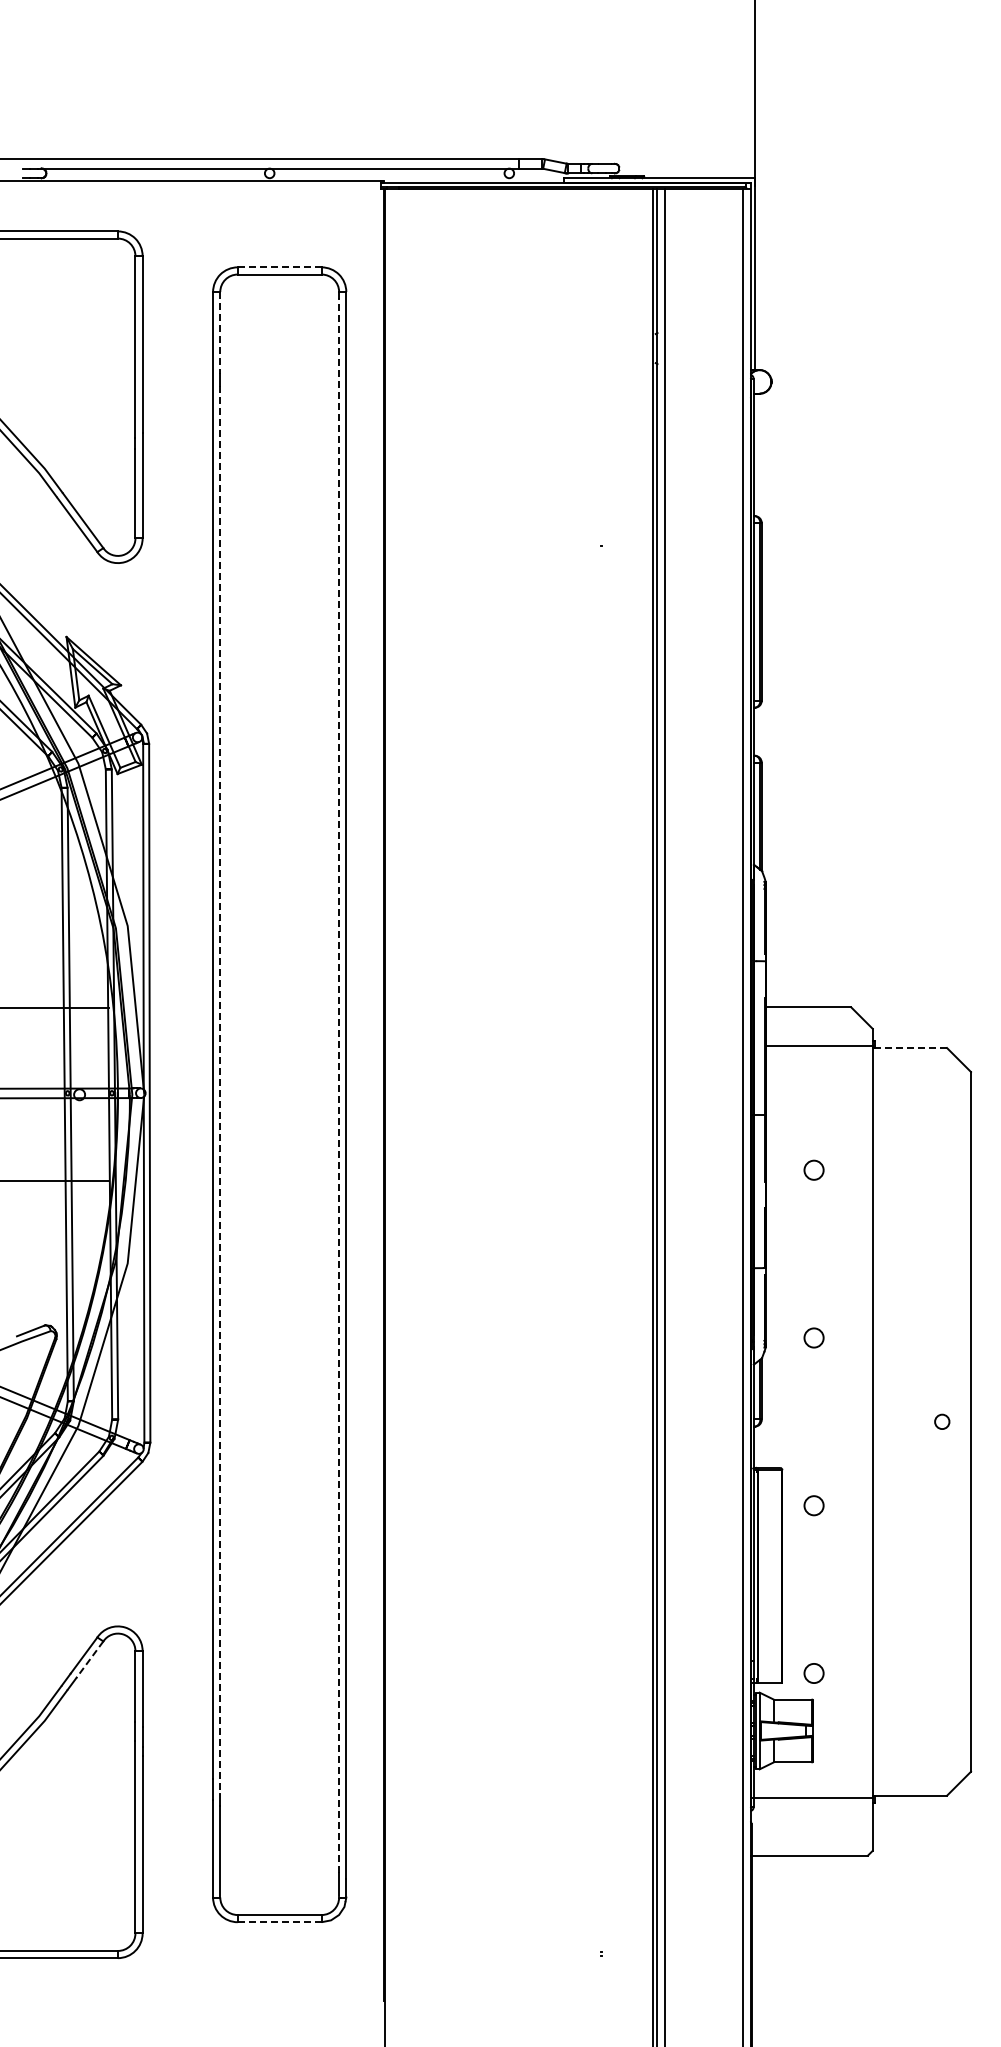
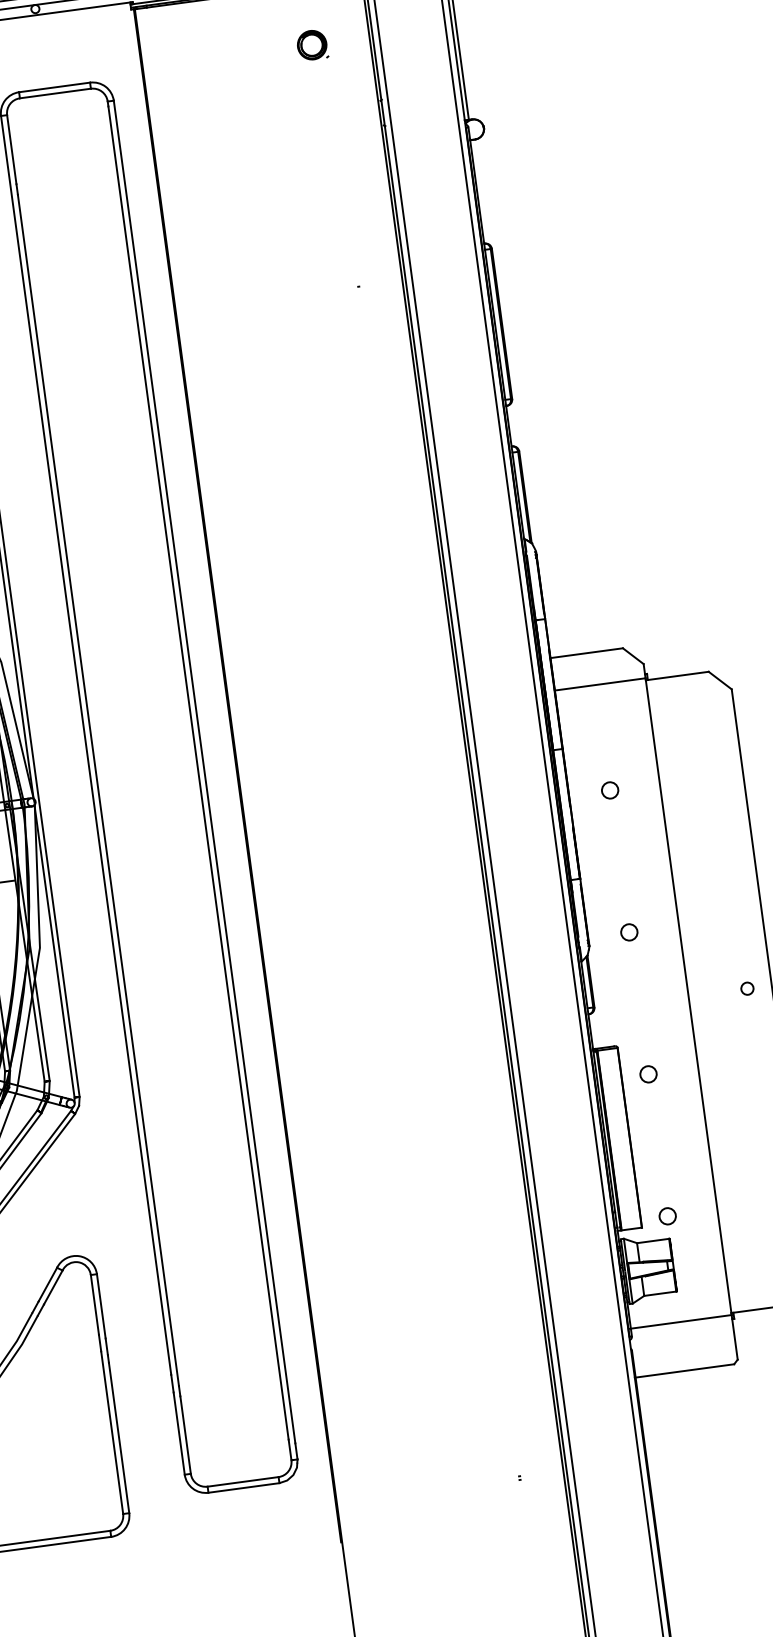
part: (585, 258) -> (312, 44), added
line: (279, 267) -> (54, 87), dashed -> solid
line: (220, 332) -> (11, 149), dashed -> solid
line: (909, 1048) -> (676, 676), dashed -> solid
line: (339, 1085) -> (198, 773), dashed -> solid
line: (220, 1090) -> (98, 790), dashed -> solid
line: (89, 1659) -> (52, 1287), dashed -> solid
line: (279, 1922) -> (243, 1488), dashed -> solid

